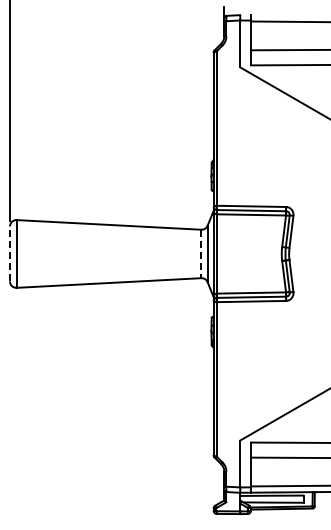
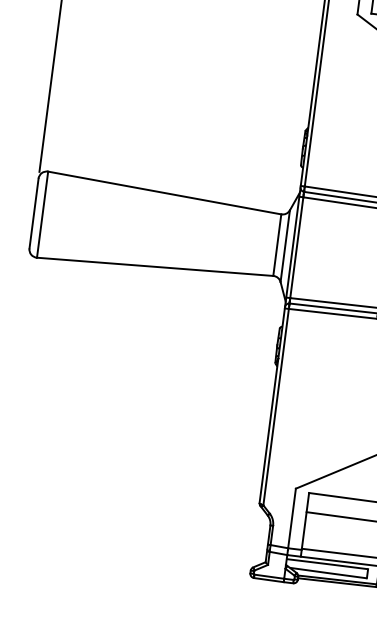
line: (9, 253) -> (33, 212), dashed -> solid
line: (201, 254) -> (277, 245), dashed -> solid

